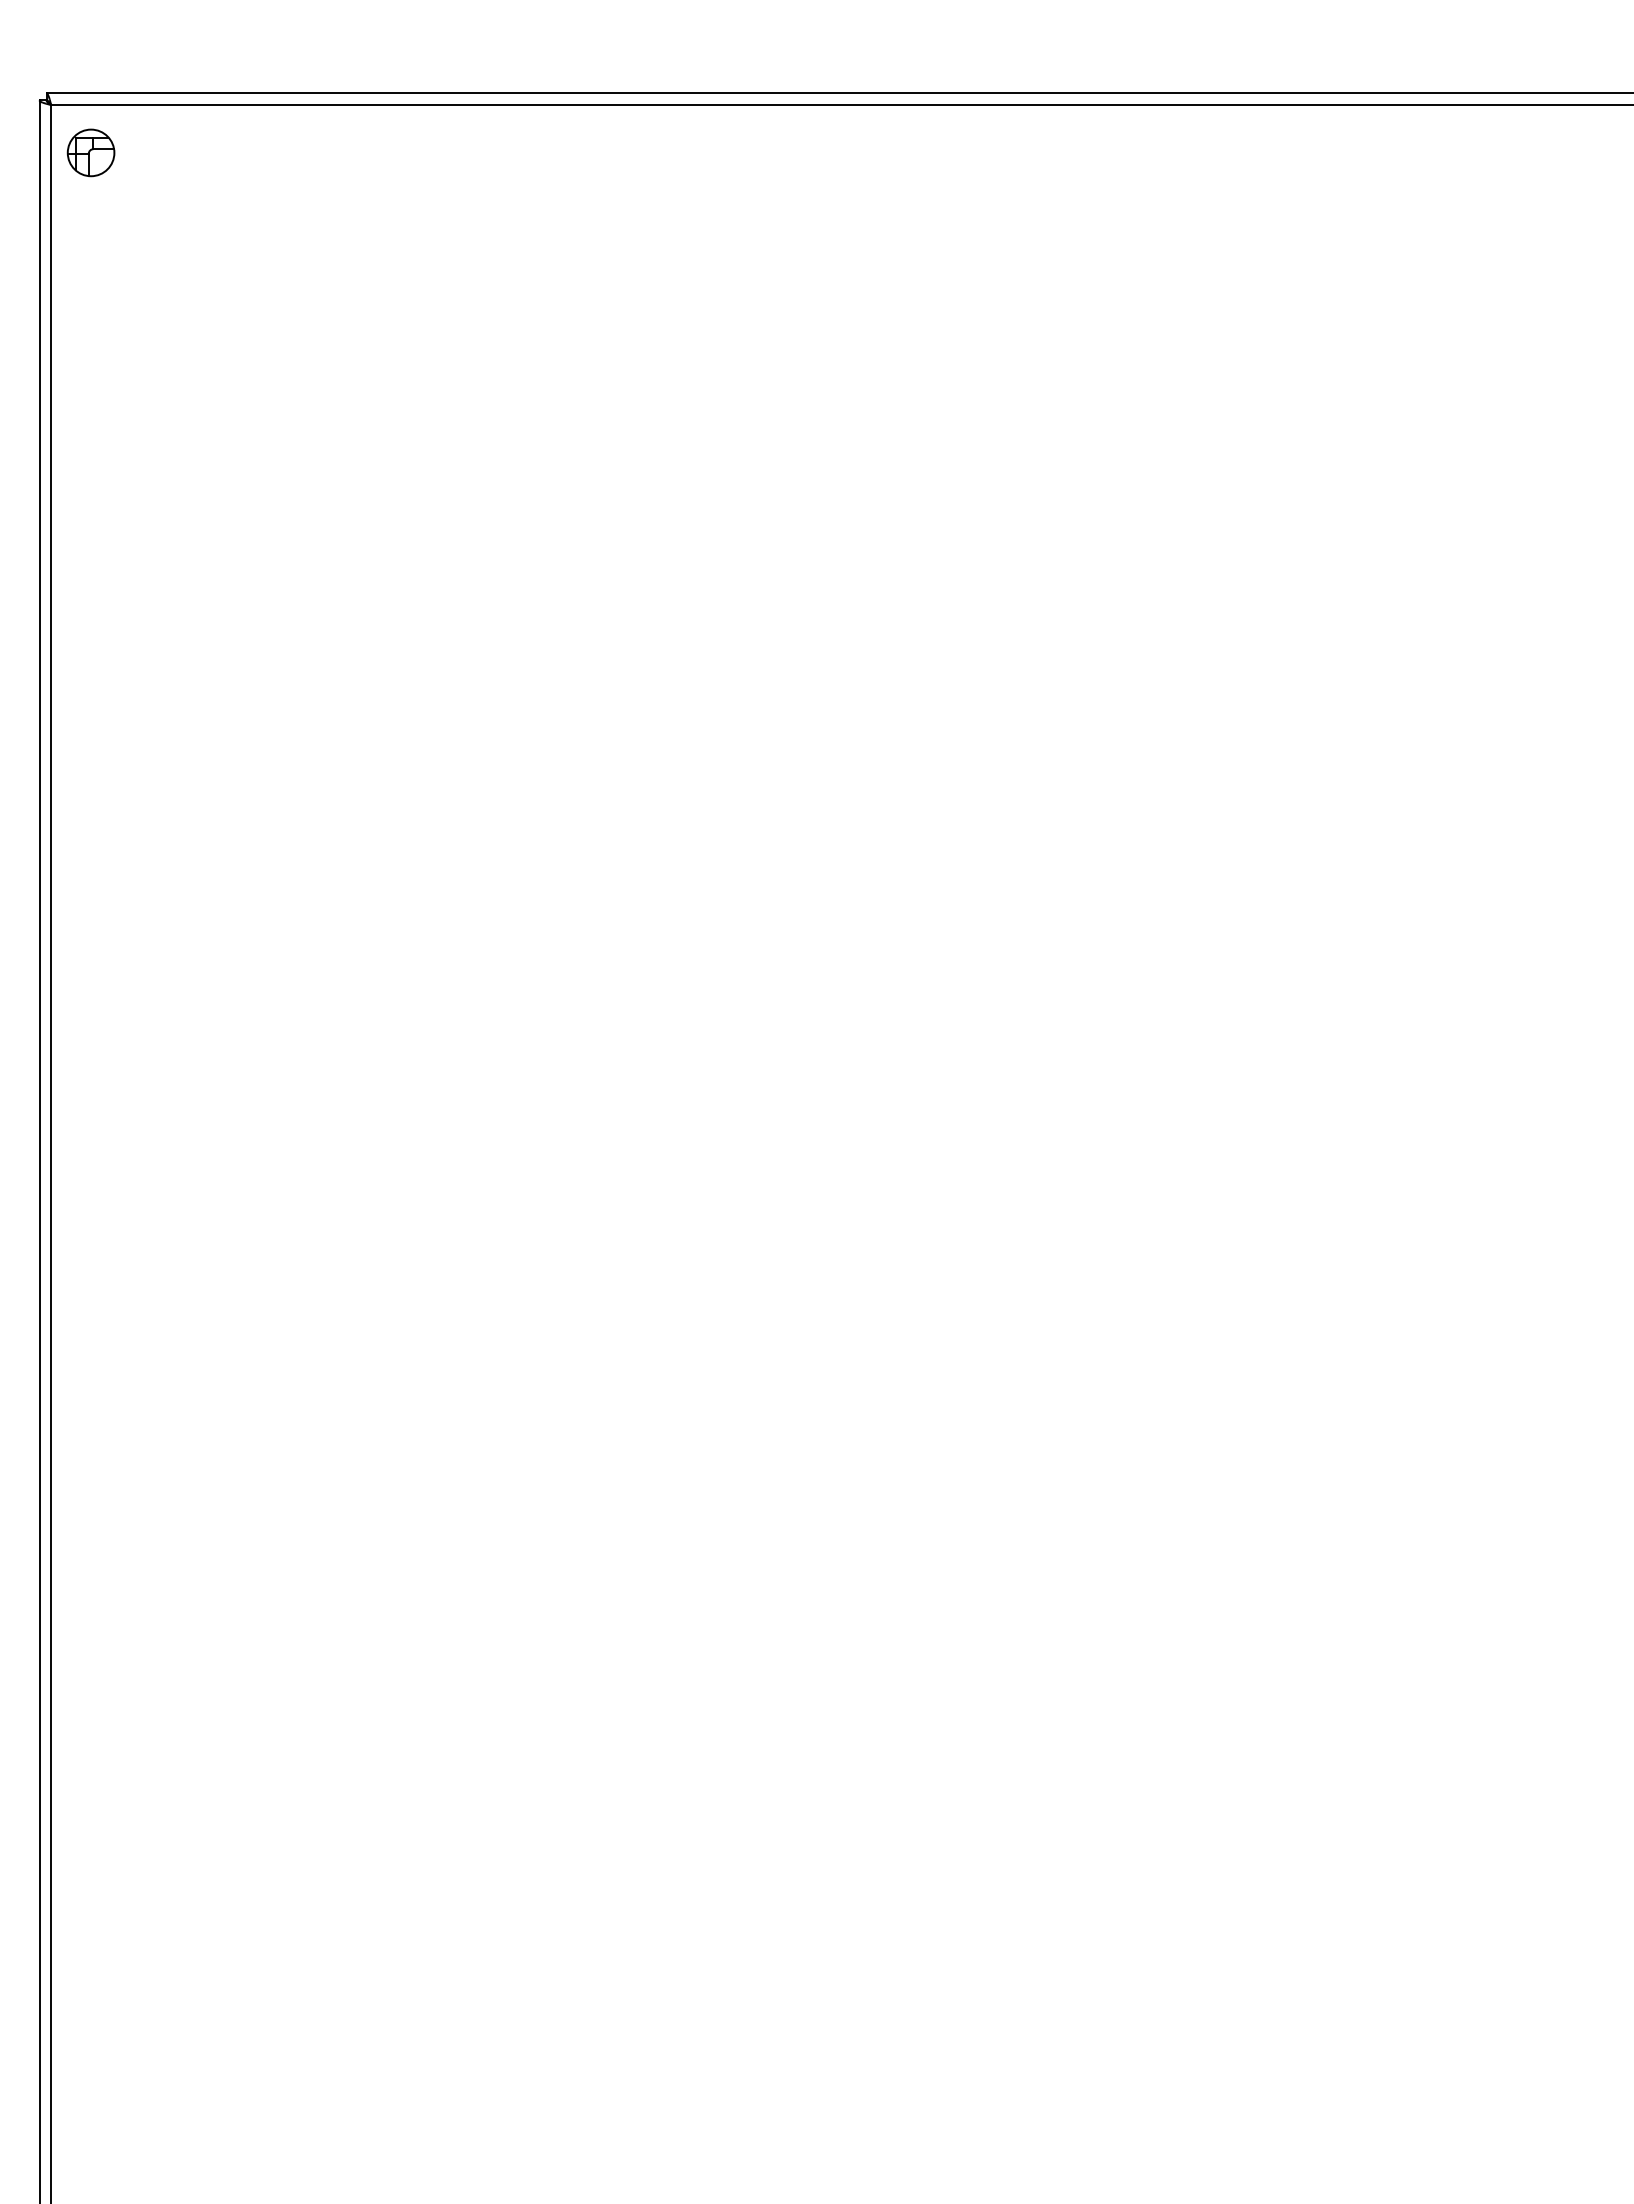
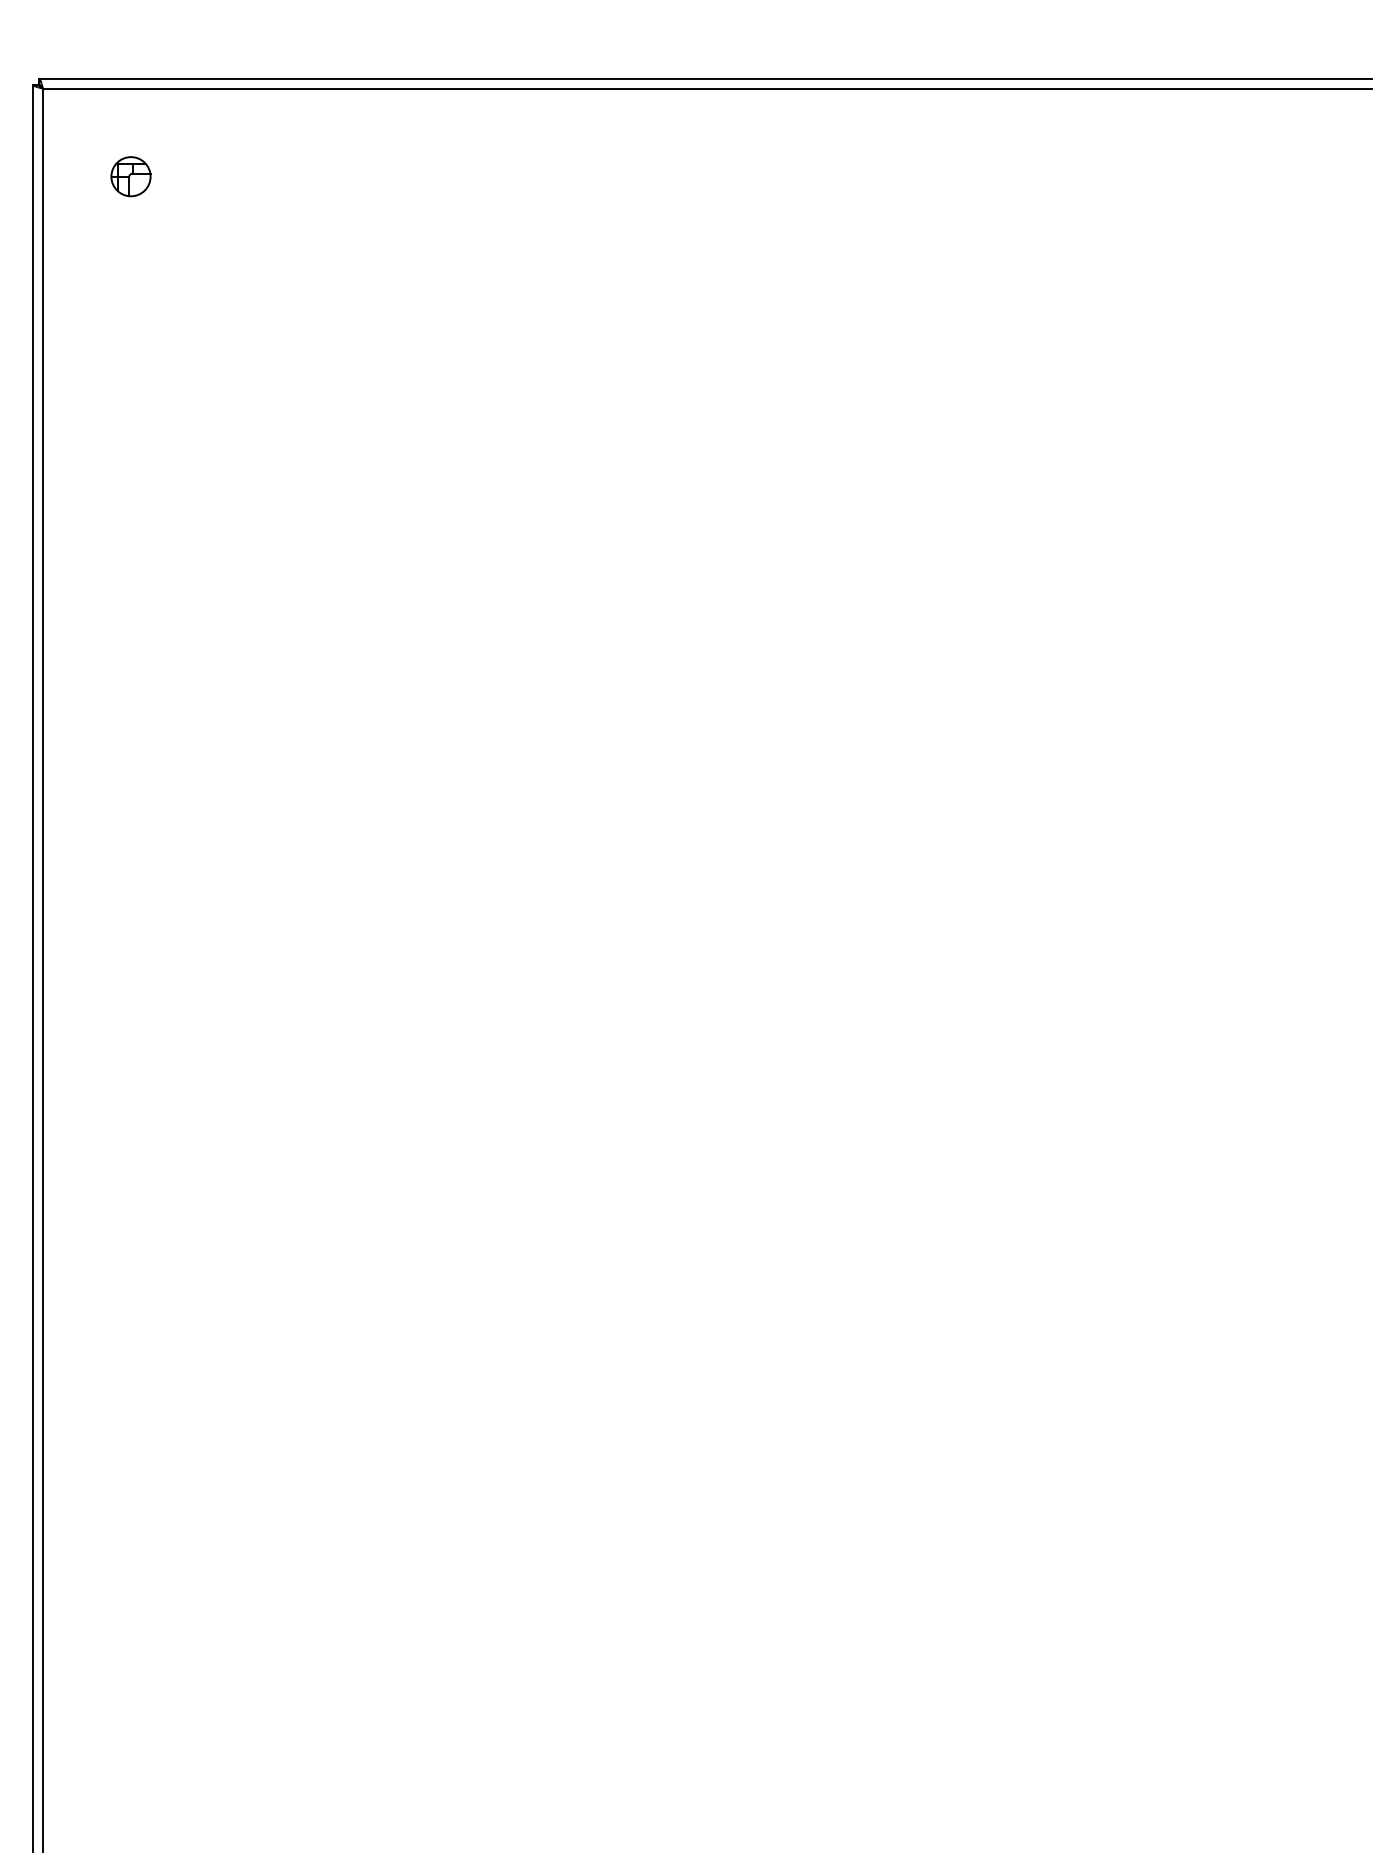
part: (90, 152) -> (130, 176), moved

